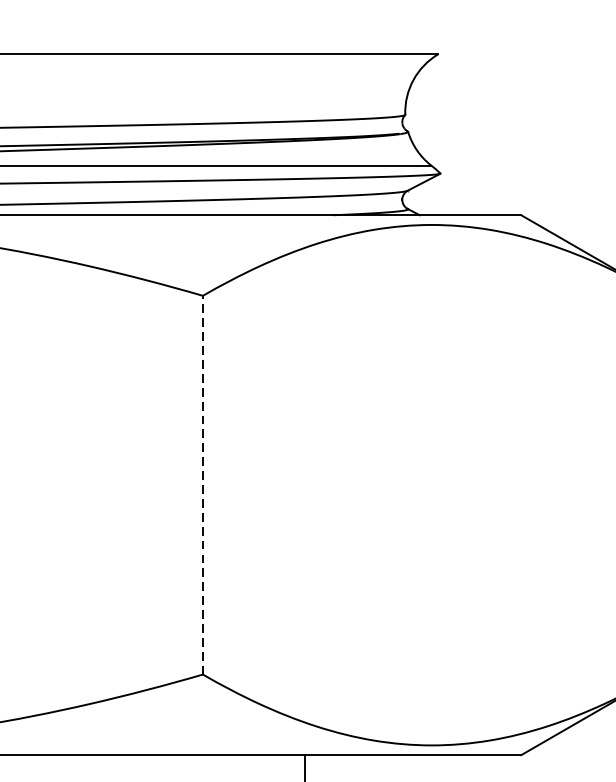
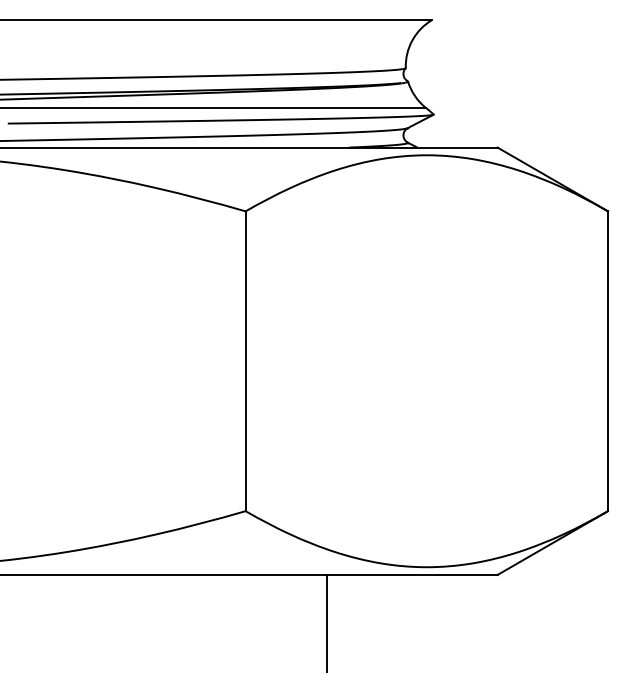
line: (202, 485) -> (245, 361), dashed -> solid

